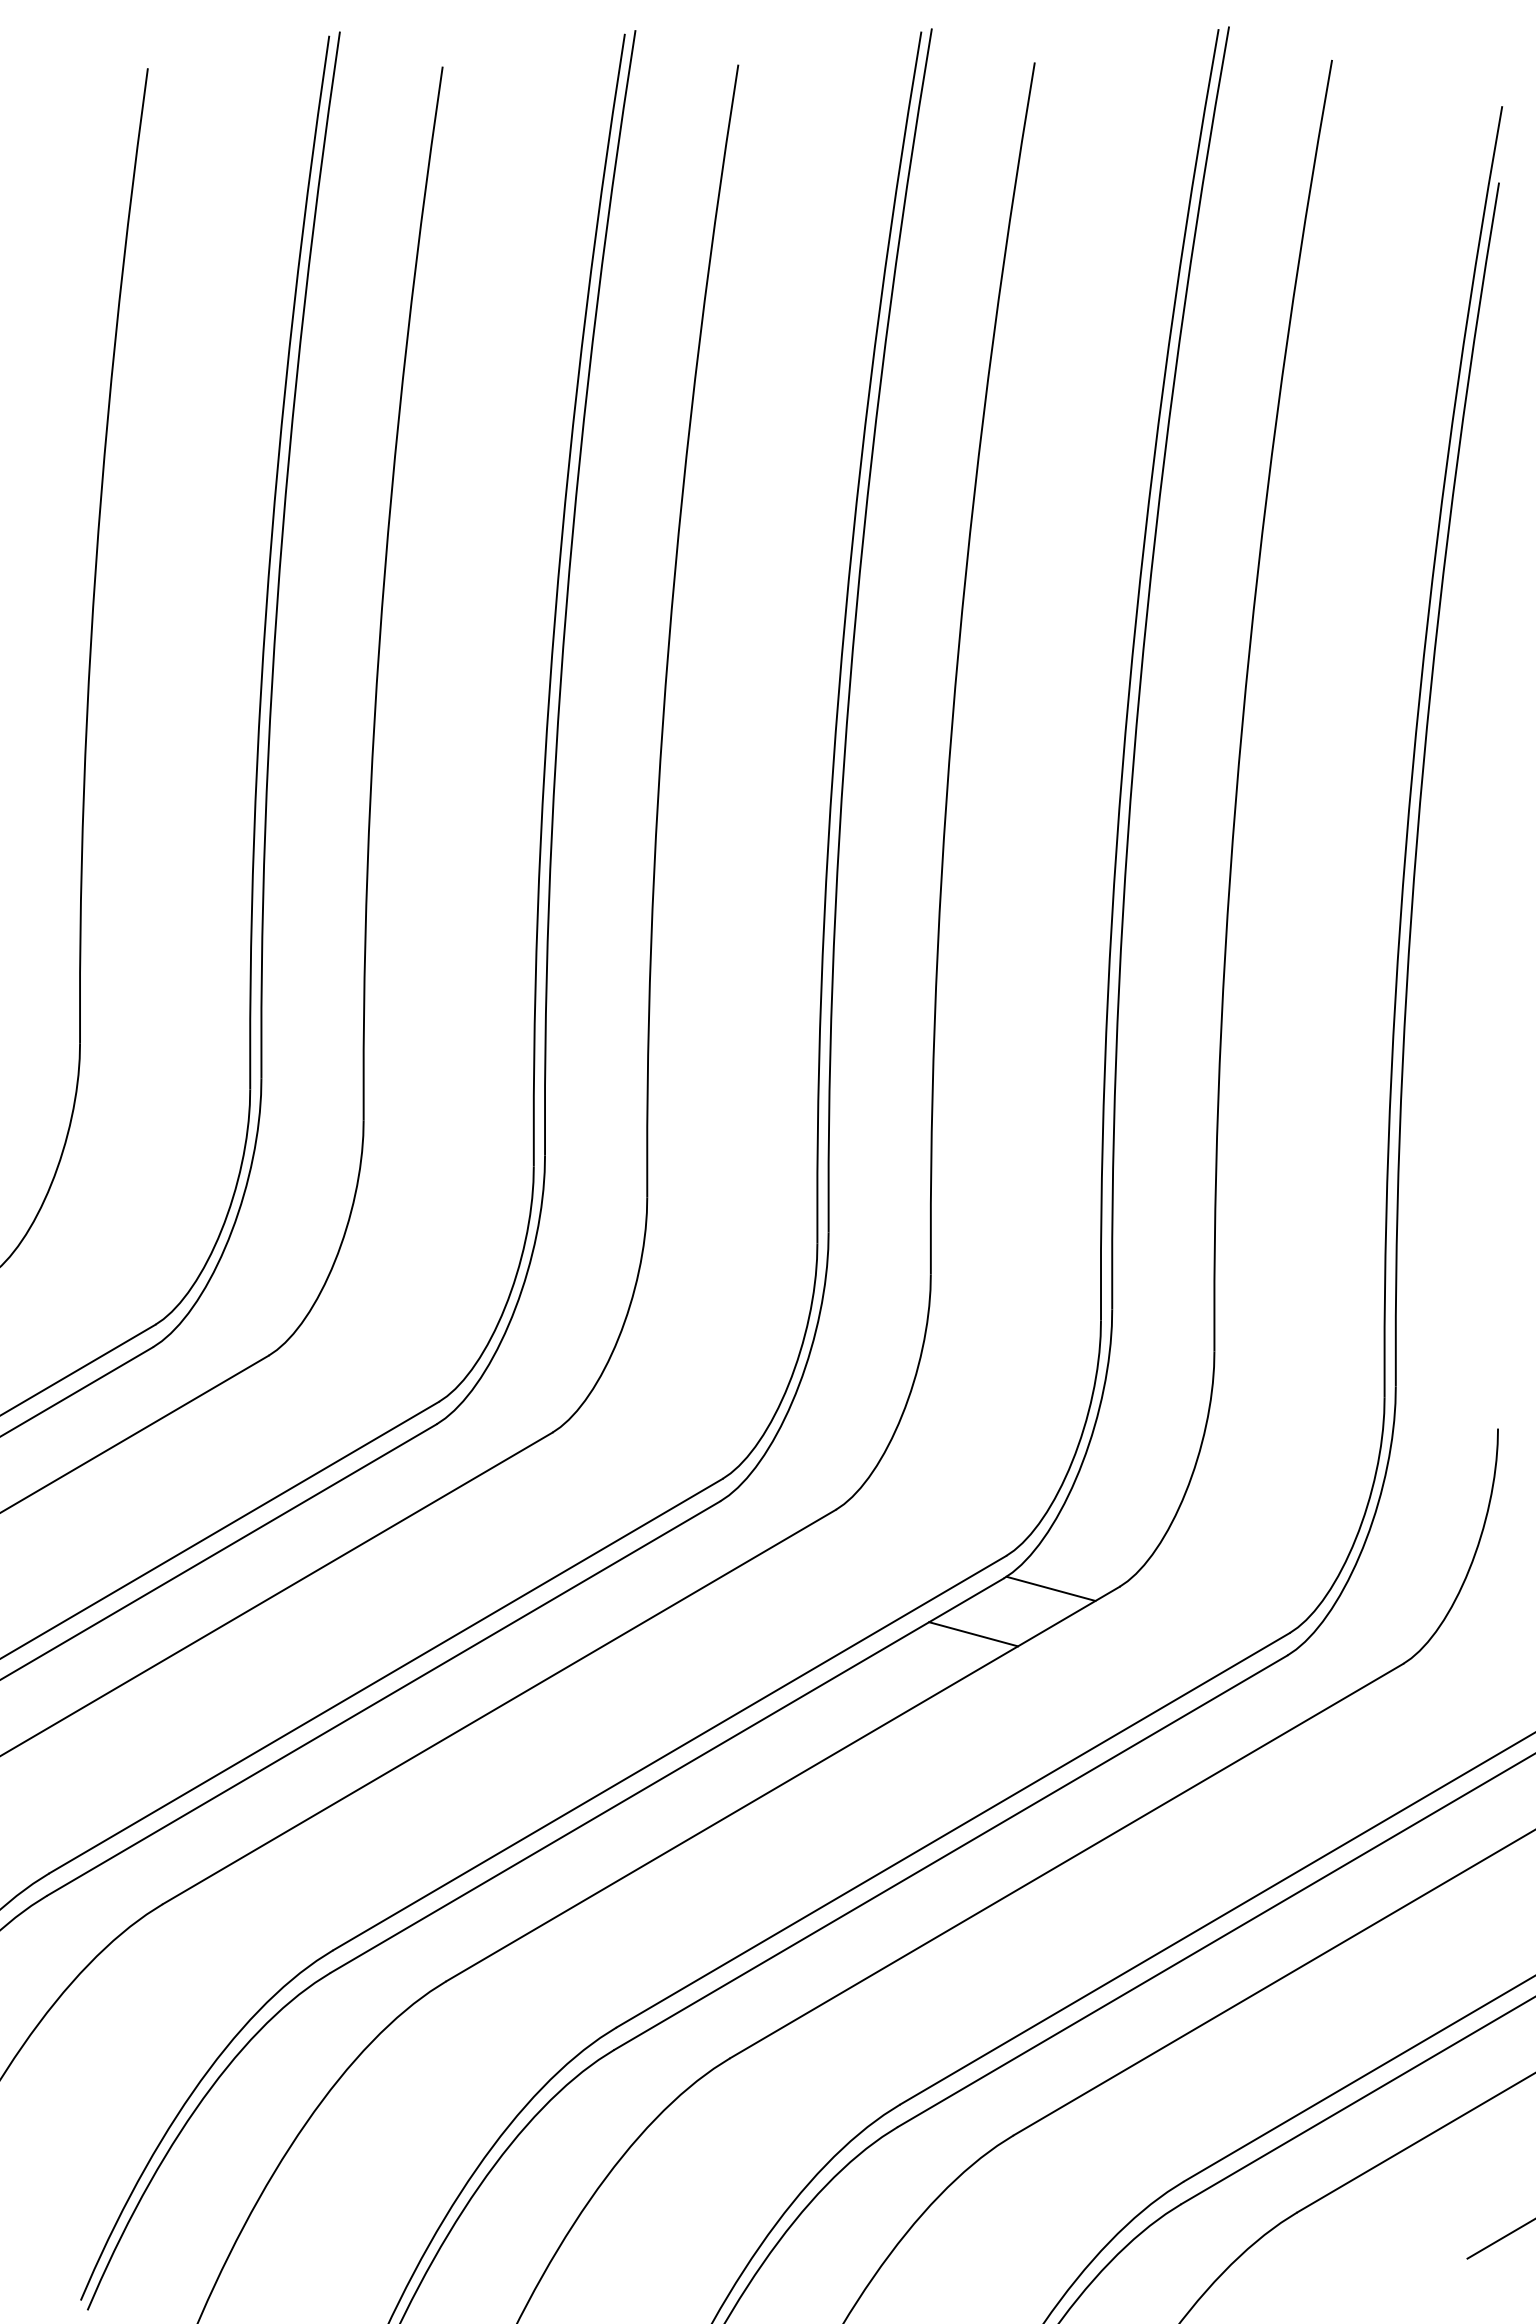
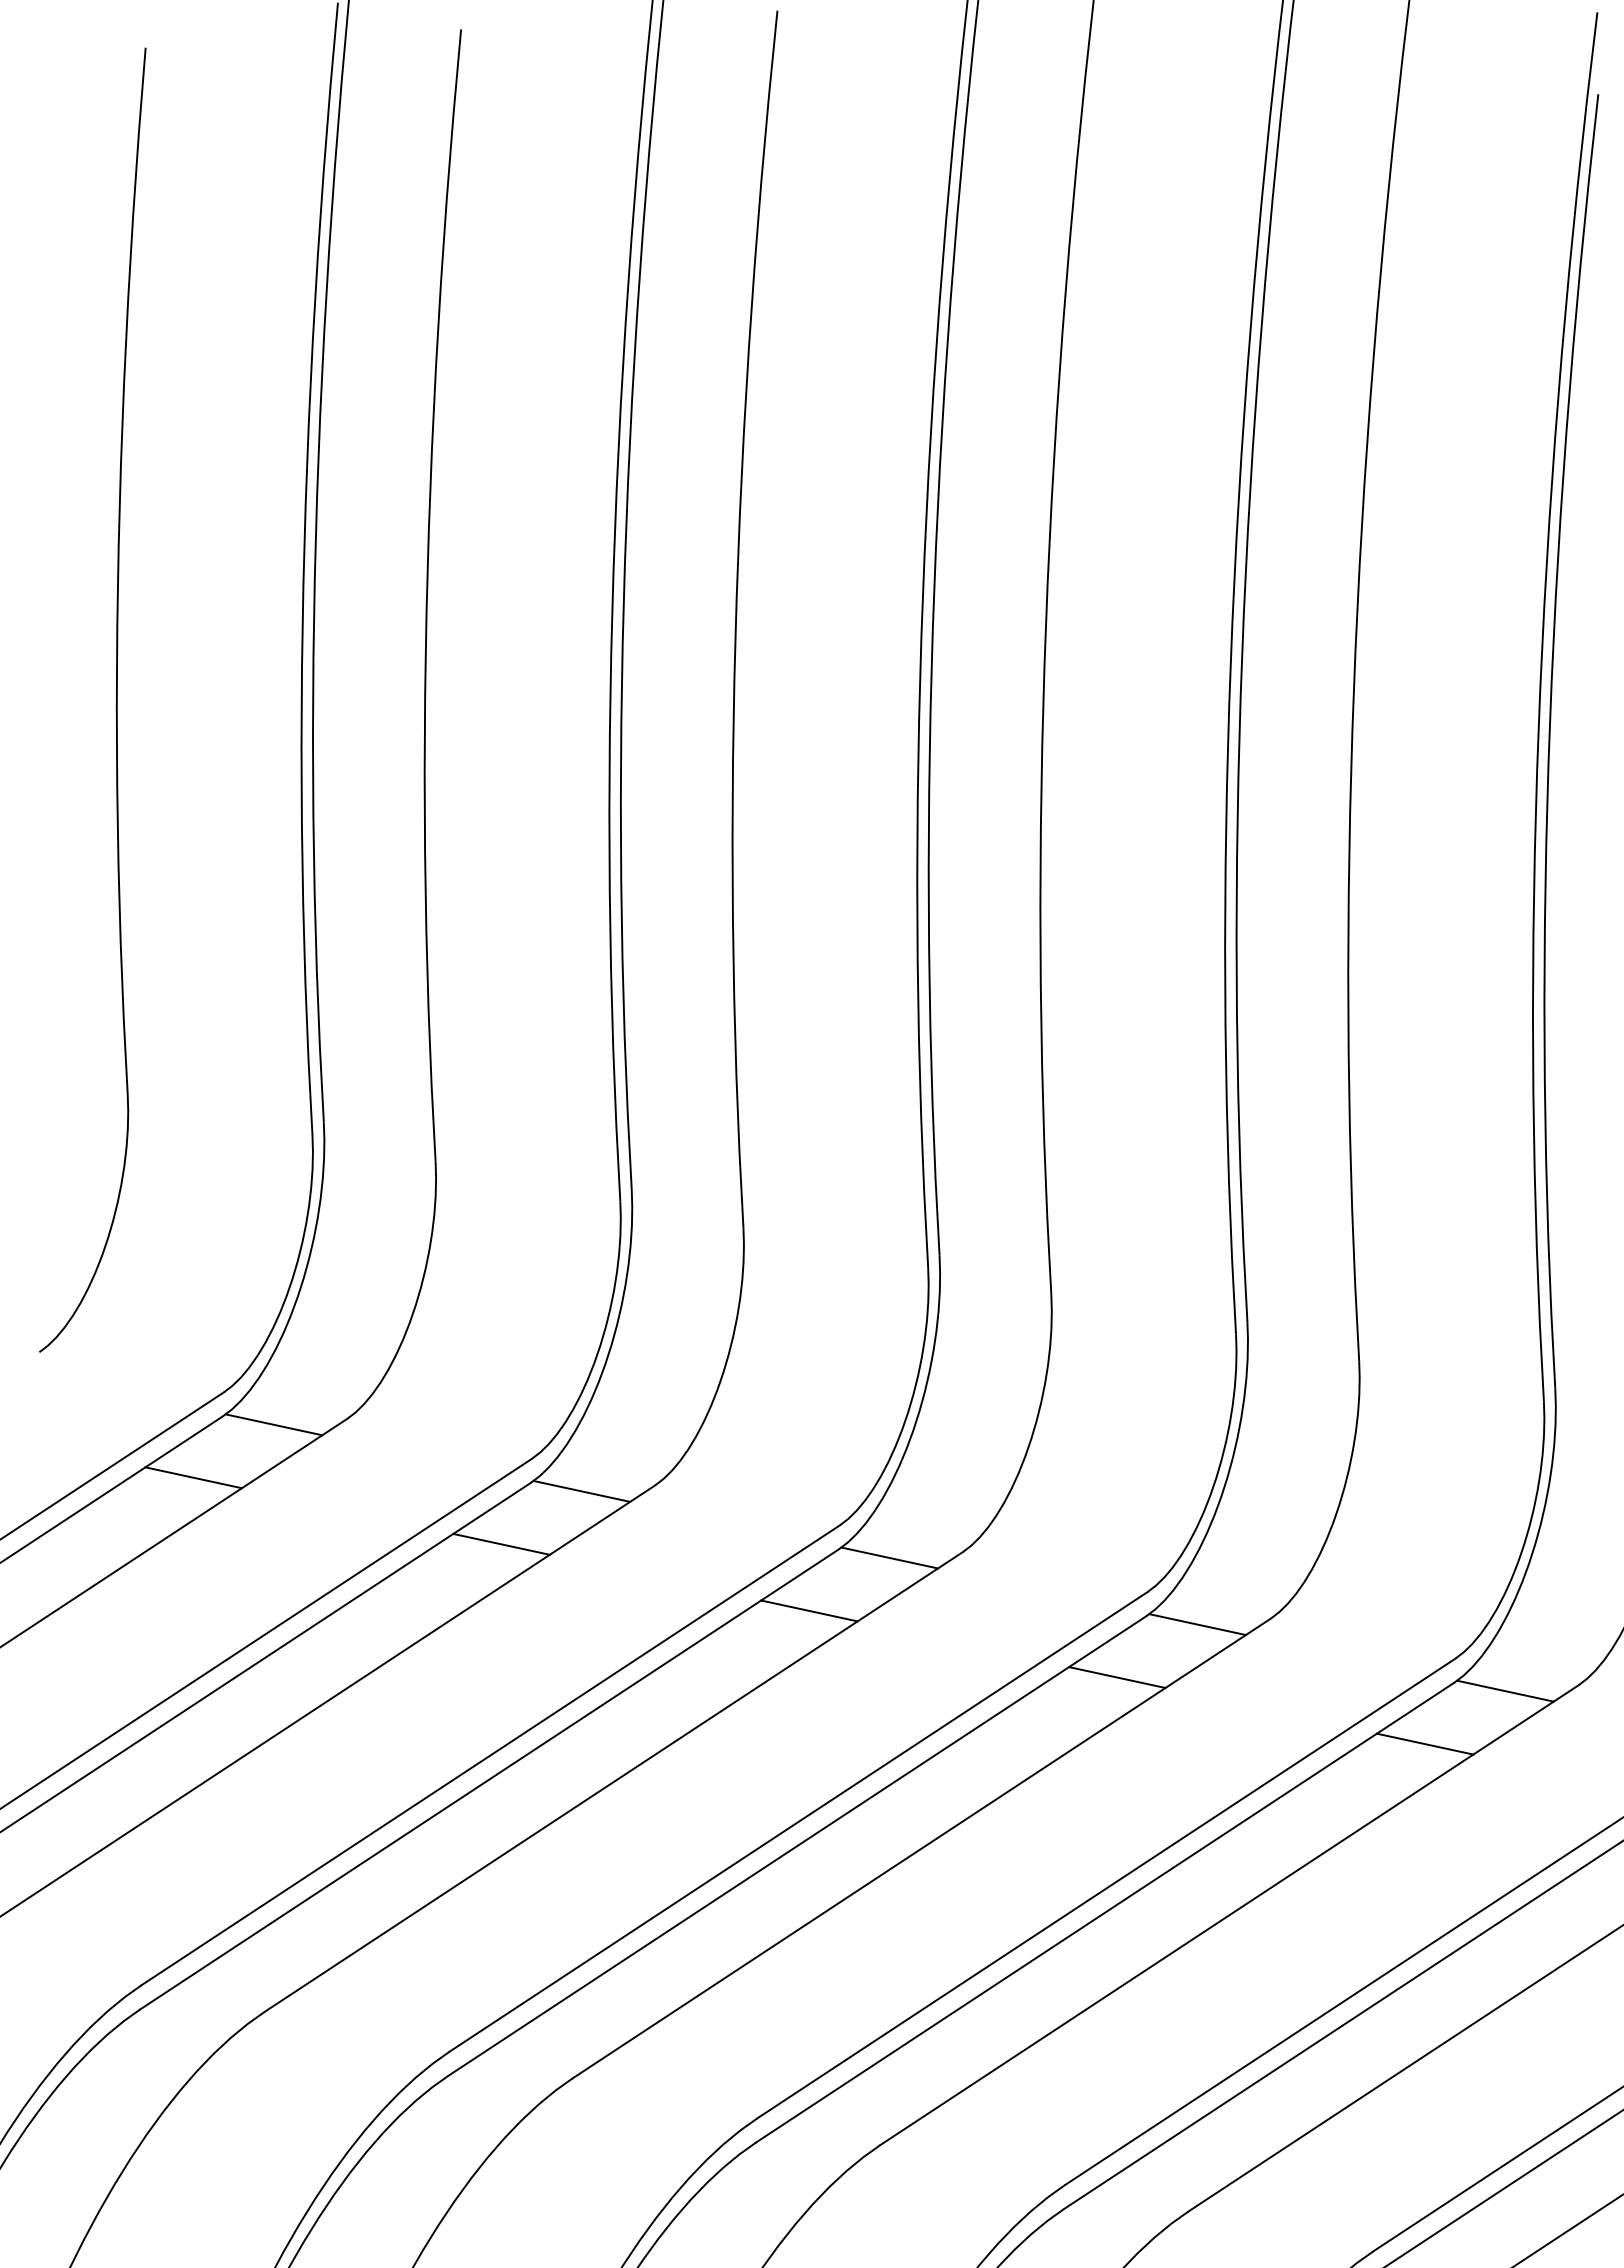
line: (199, 1357) -> (273, 1424), added
line: (122, 1402) -> (193, 1477), added
line: (483, 1434) -> (581, 1491), added
line: (405, 1480) -> (500, 1544), added
line: (766, 1511) -> (888, 1557), added
line: (689, 1557) -> (808, 1611), added
line: (1334, 1665) -> (1505, 1690), added
line: (1256, 1711) -> (1424, 1744), added

